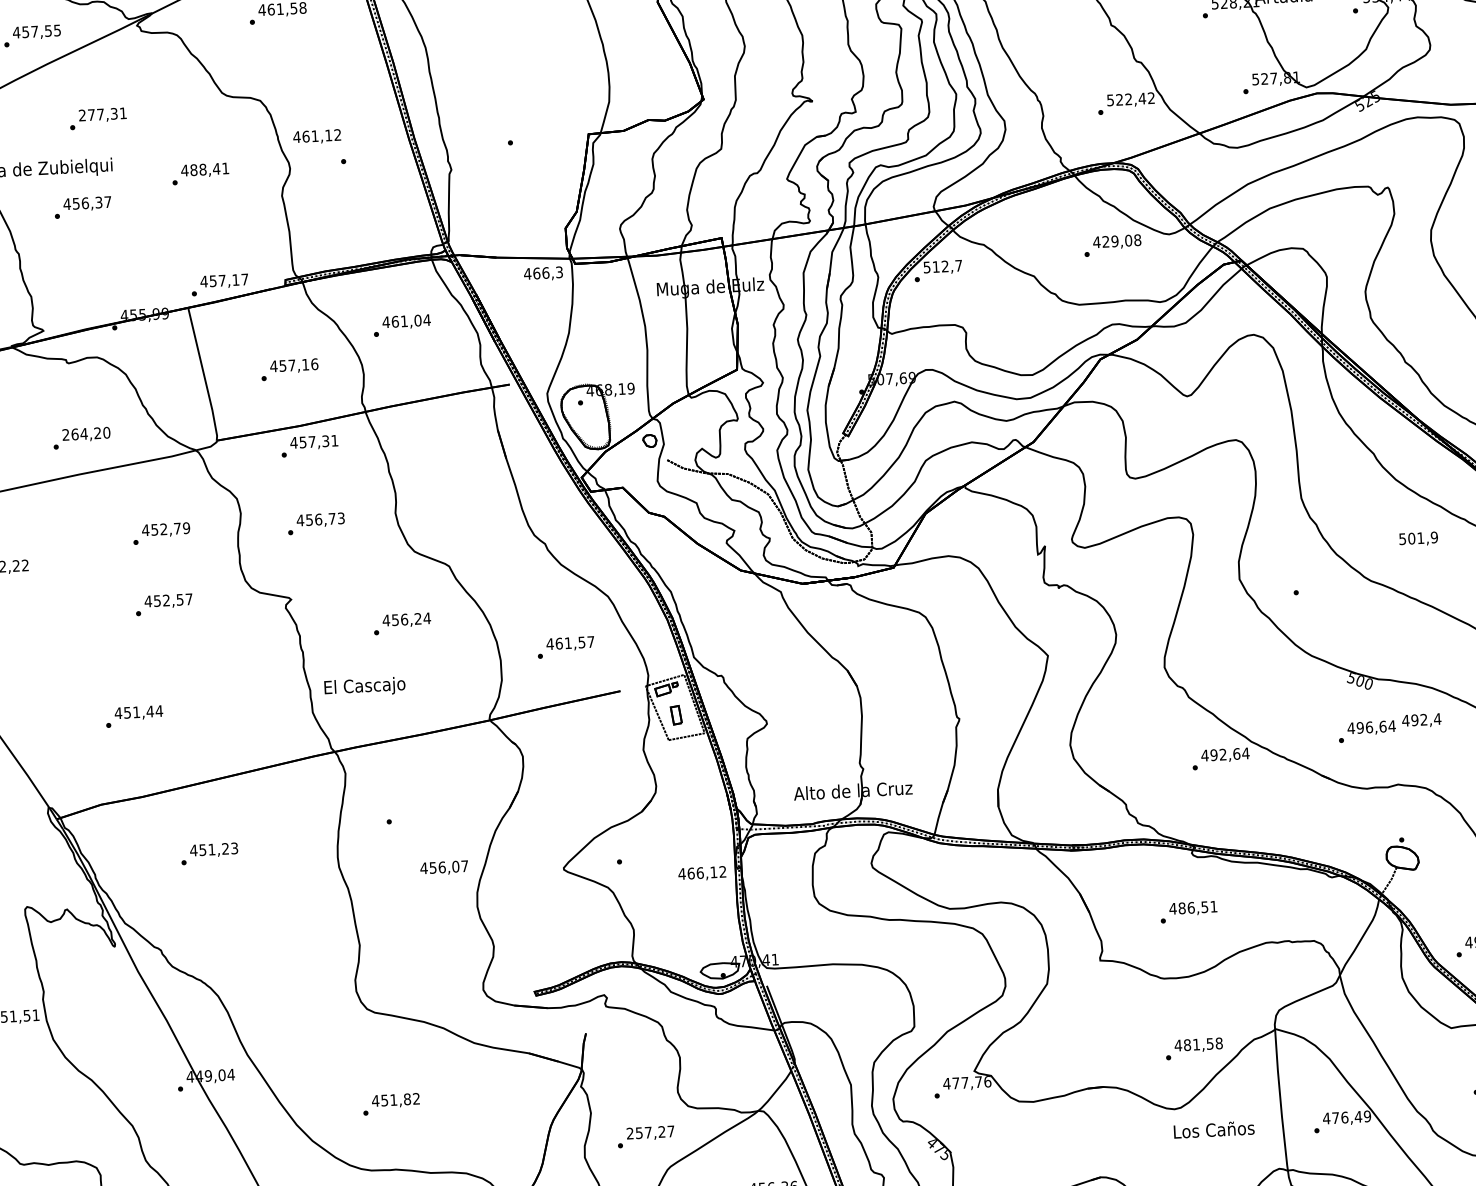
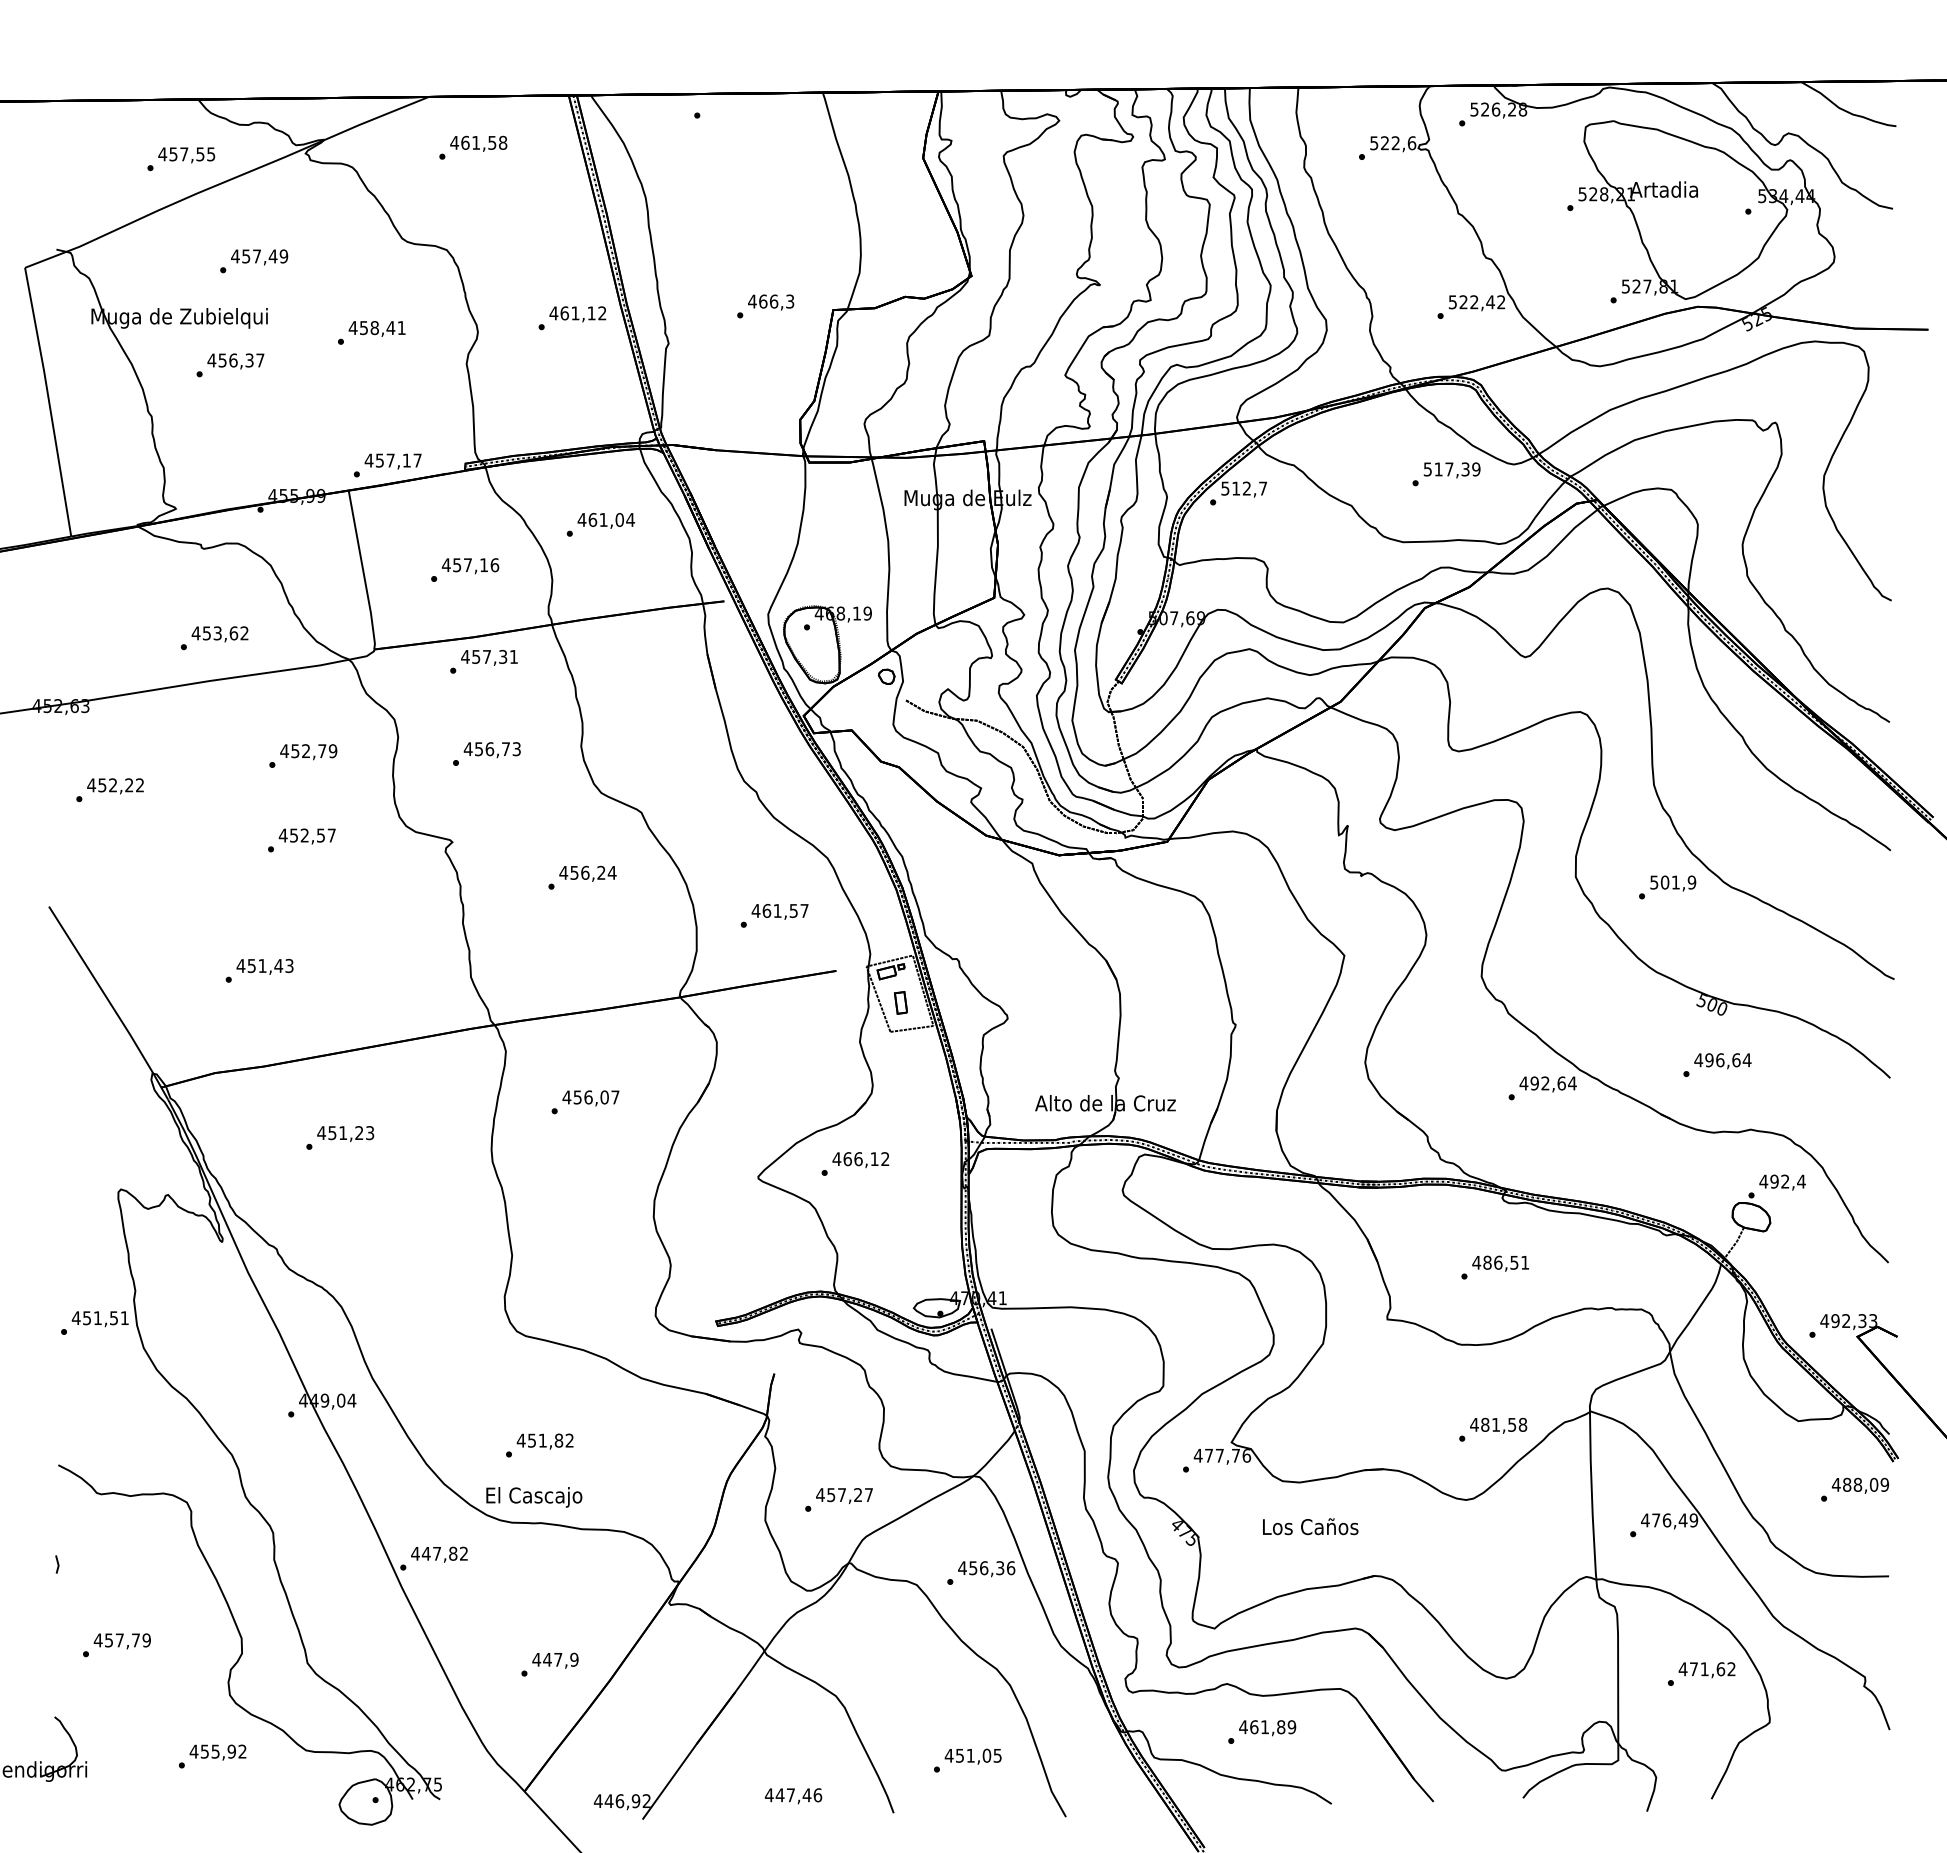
text: (102, 114) -> (259, 256), 277,31 -> 457,49
text: (316, 137) -> (577, 314), moved
text: (193, 170) -> (363, 328), 488,41 -> 458,41
text: (1116, 241) -> (1451, 469), 429,08 -> 517,39
text: (543, 273) -> (771, 302), moved
text: (85, 434) -> (219, 633), 264,20 -> 453,62
text: (1418, 539) -> (1673, 883), moved
text: (365, 687) -> (534, 1497), moved
text: (159, 711) -> (289, 966), 451,44 -> 451,43
text: (1421, 720) -> (1782, 1182), moved
text: (443, 868) -> (590, 1098), moved
text: (702, 874) -> (860, 1160), moved
text: (1214, 1129) -> (1310, 1526), moved
text: (630, 1133) -> (820, 1494), 257,27 -> 457,27

